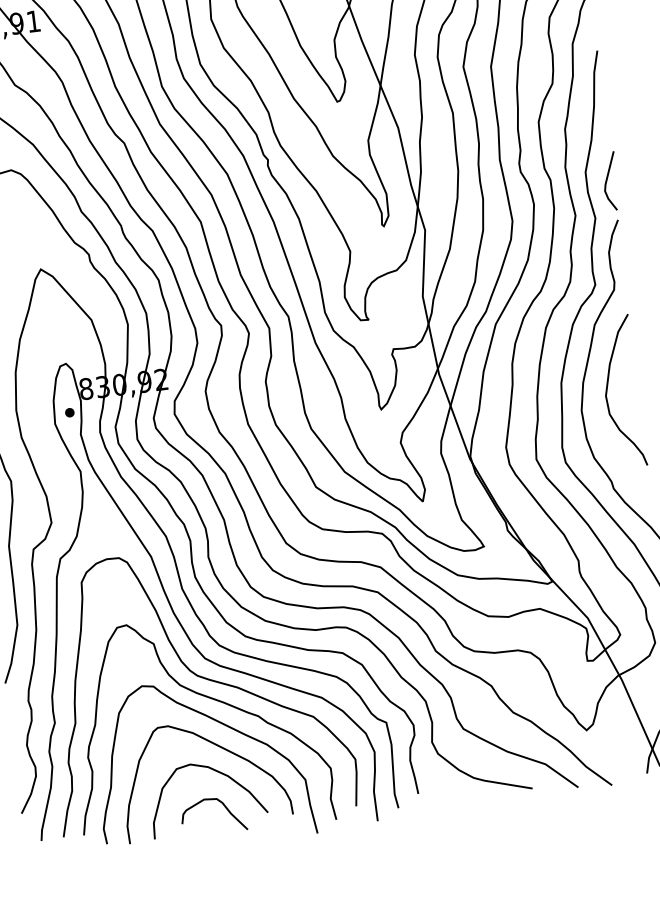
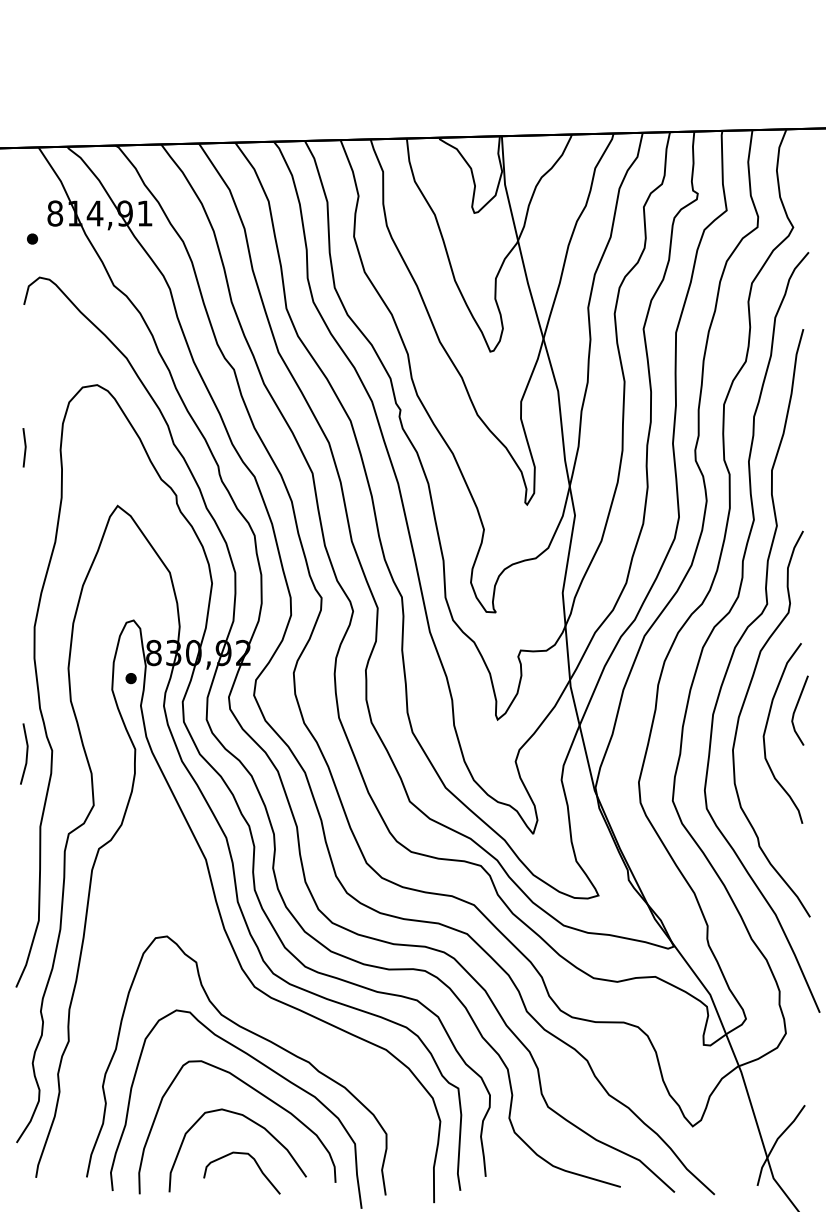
line: (607, 180) -> (796, 709), moved
curve: (199, 677) -> (245, 1008), removed

